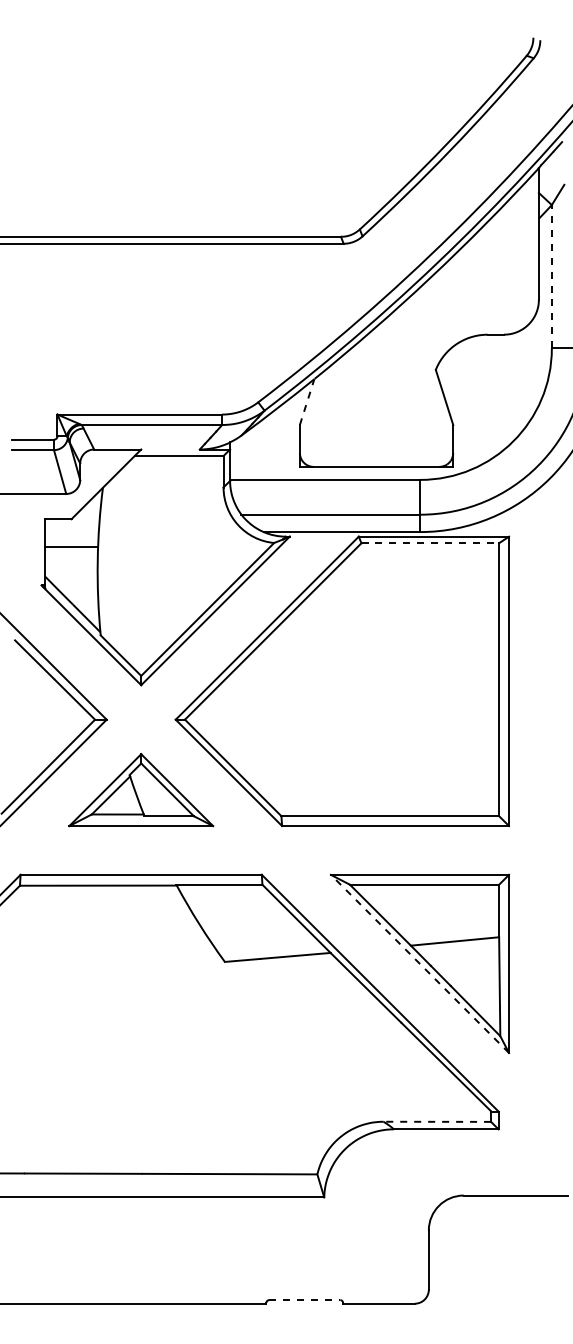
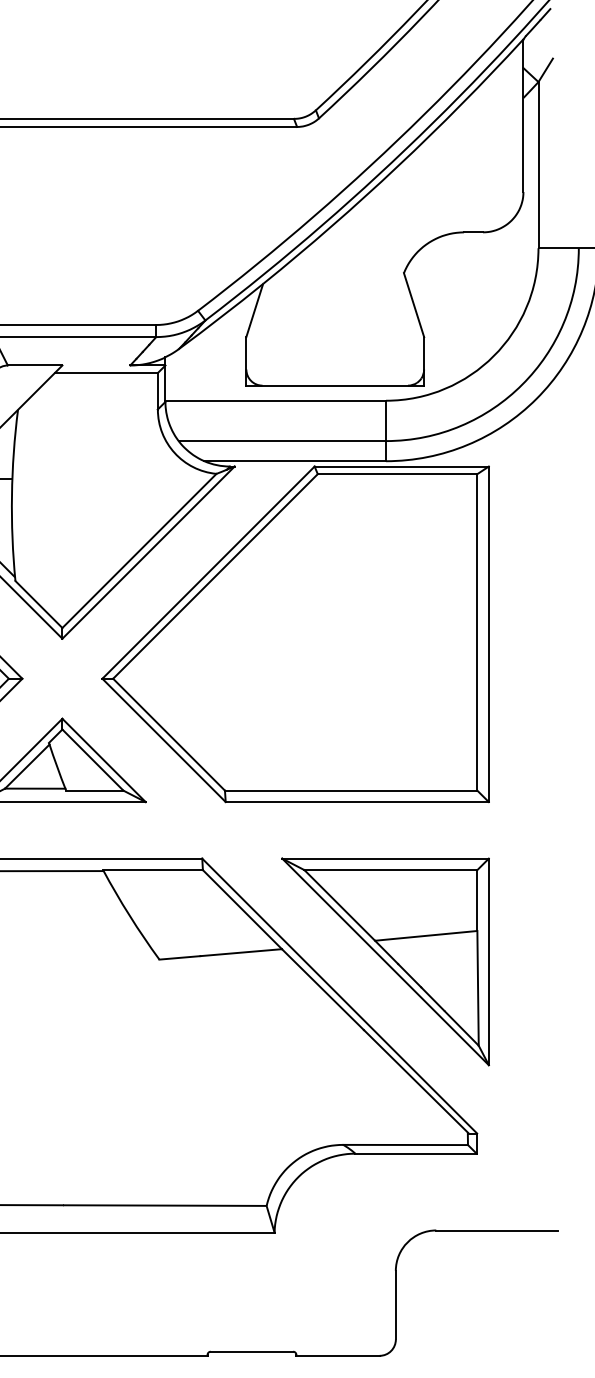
line: (551, 276) -> (538, 164), dashed -> solid
line: (307, 401) -> (255, 309), dashed -> solid
line: (430, 543) -> (397, 474), dashed -> solid
line: (419, 963) -> (385, 961), dashed -> solid
line: (437, 1121) -> (405, 1144), dashed -> solid
line: (304, 1300) -> (251, 1352), dashed -> solid

